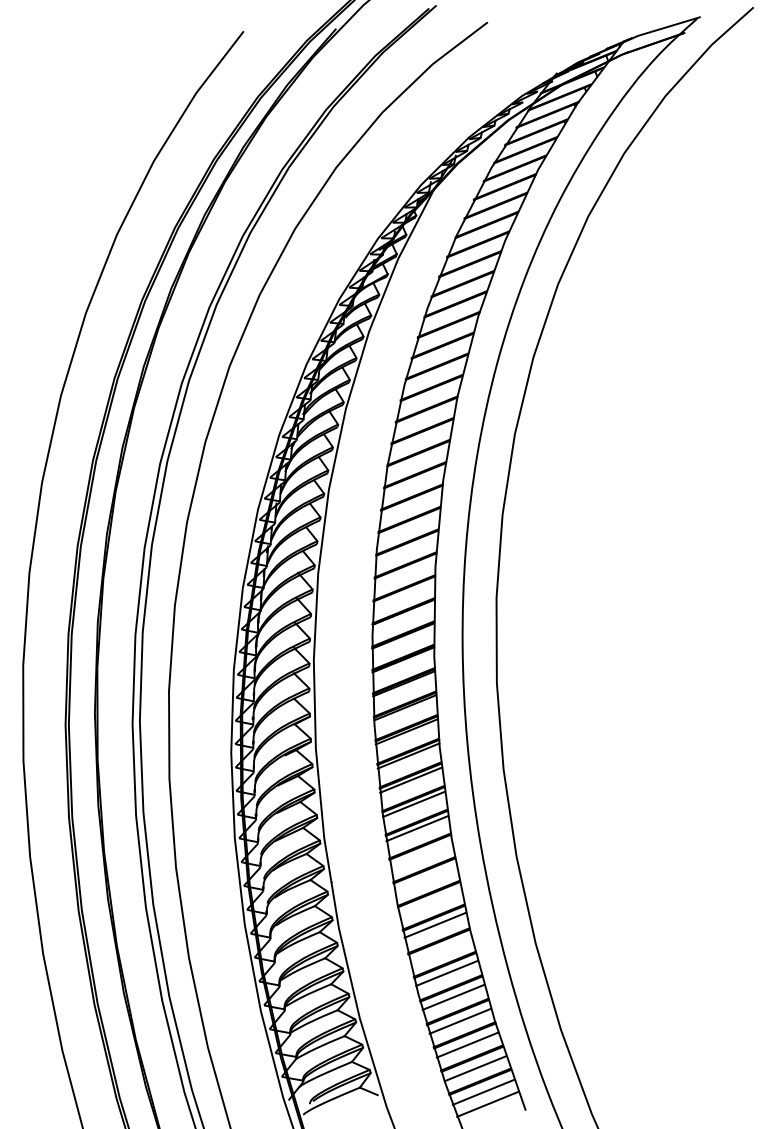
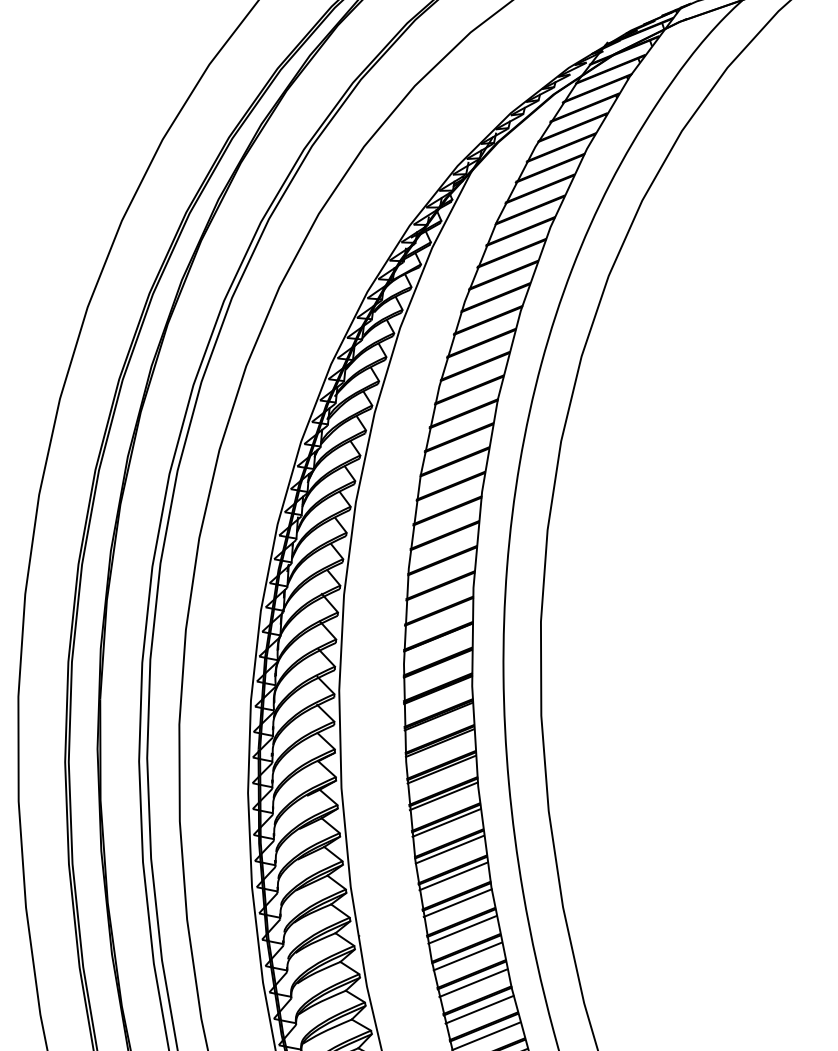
line: (420, 852) -> (456, 902), added
line: (425, 876) -> (462, 929), added
line: (430, 900) -> (468, 955), added
line: (440, 948) -> (479, 1008), added

